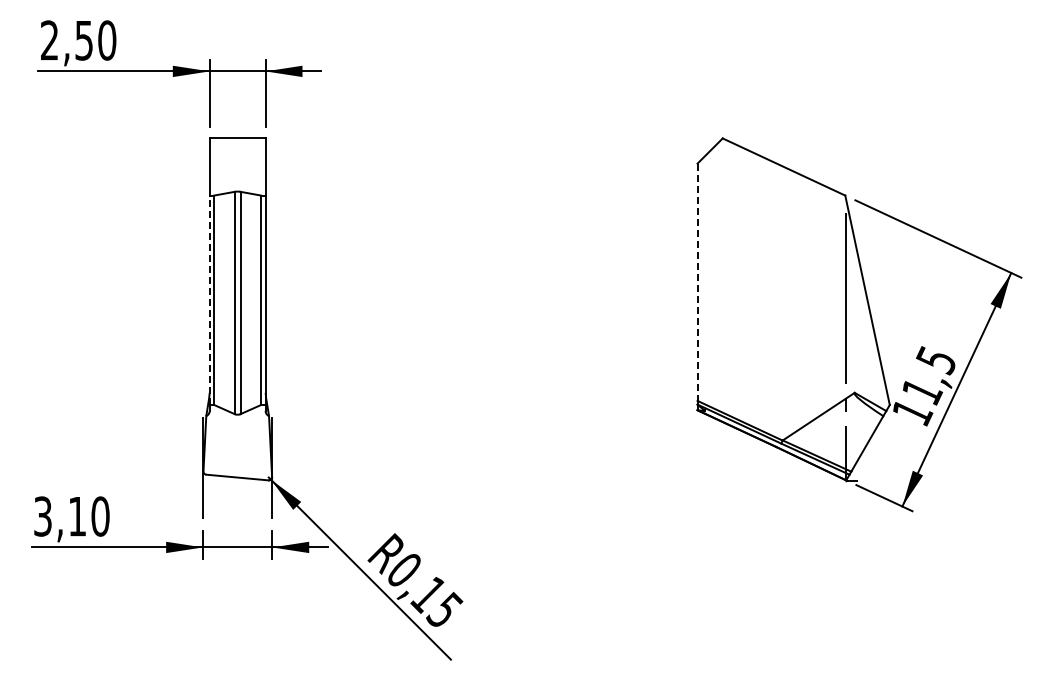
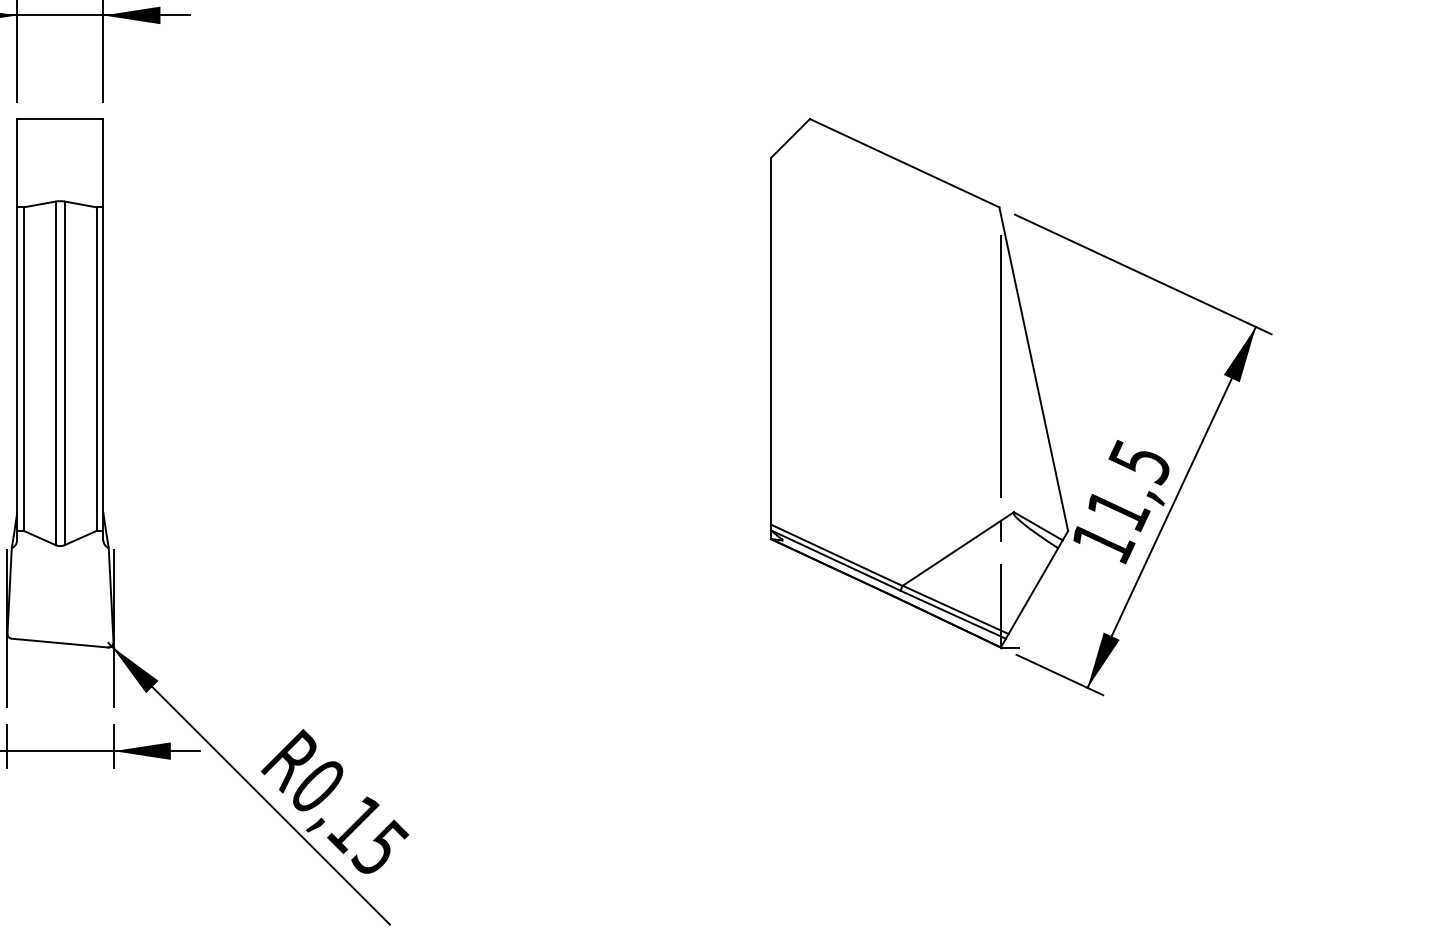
line: (697, 282) -> (770, 341), dashed -> solid
line: (209, 300) -> (16, 369), dashed -> solid

